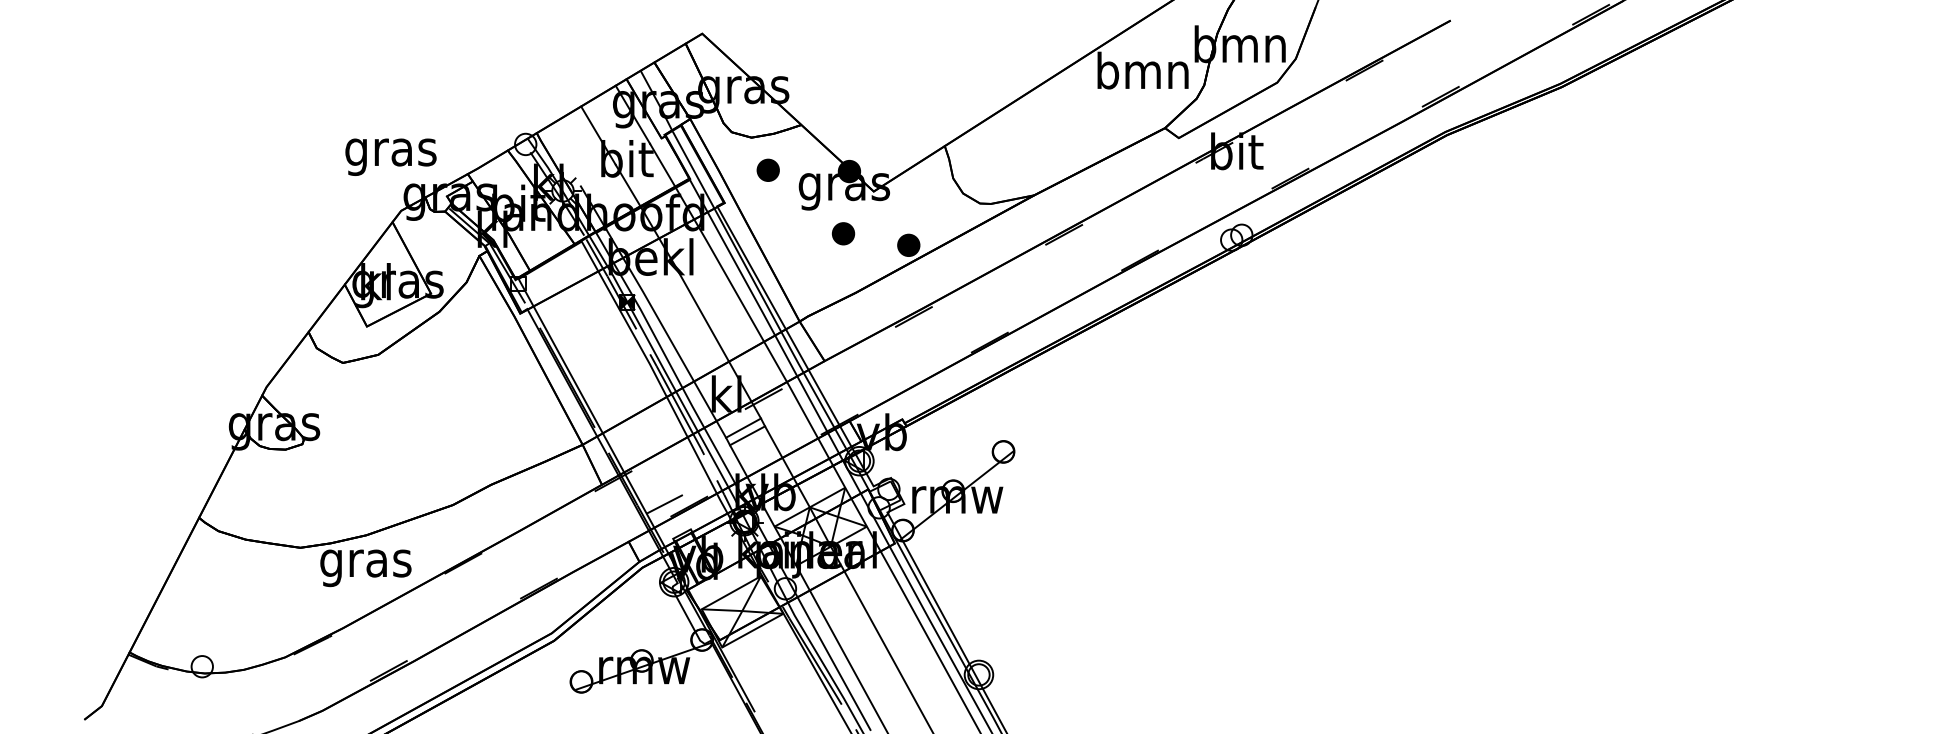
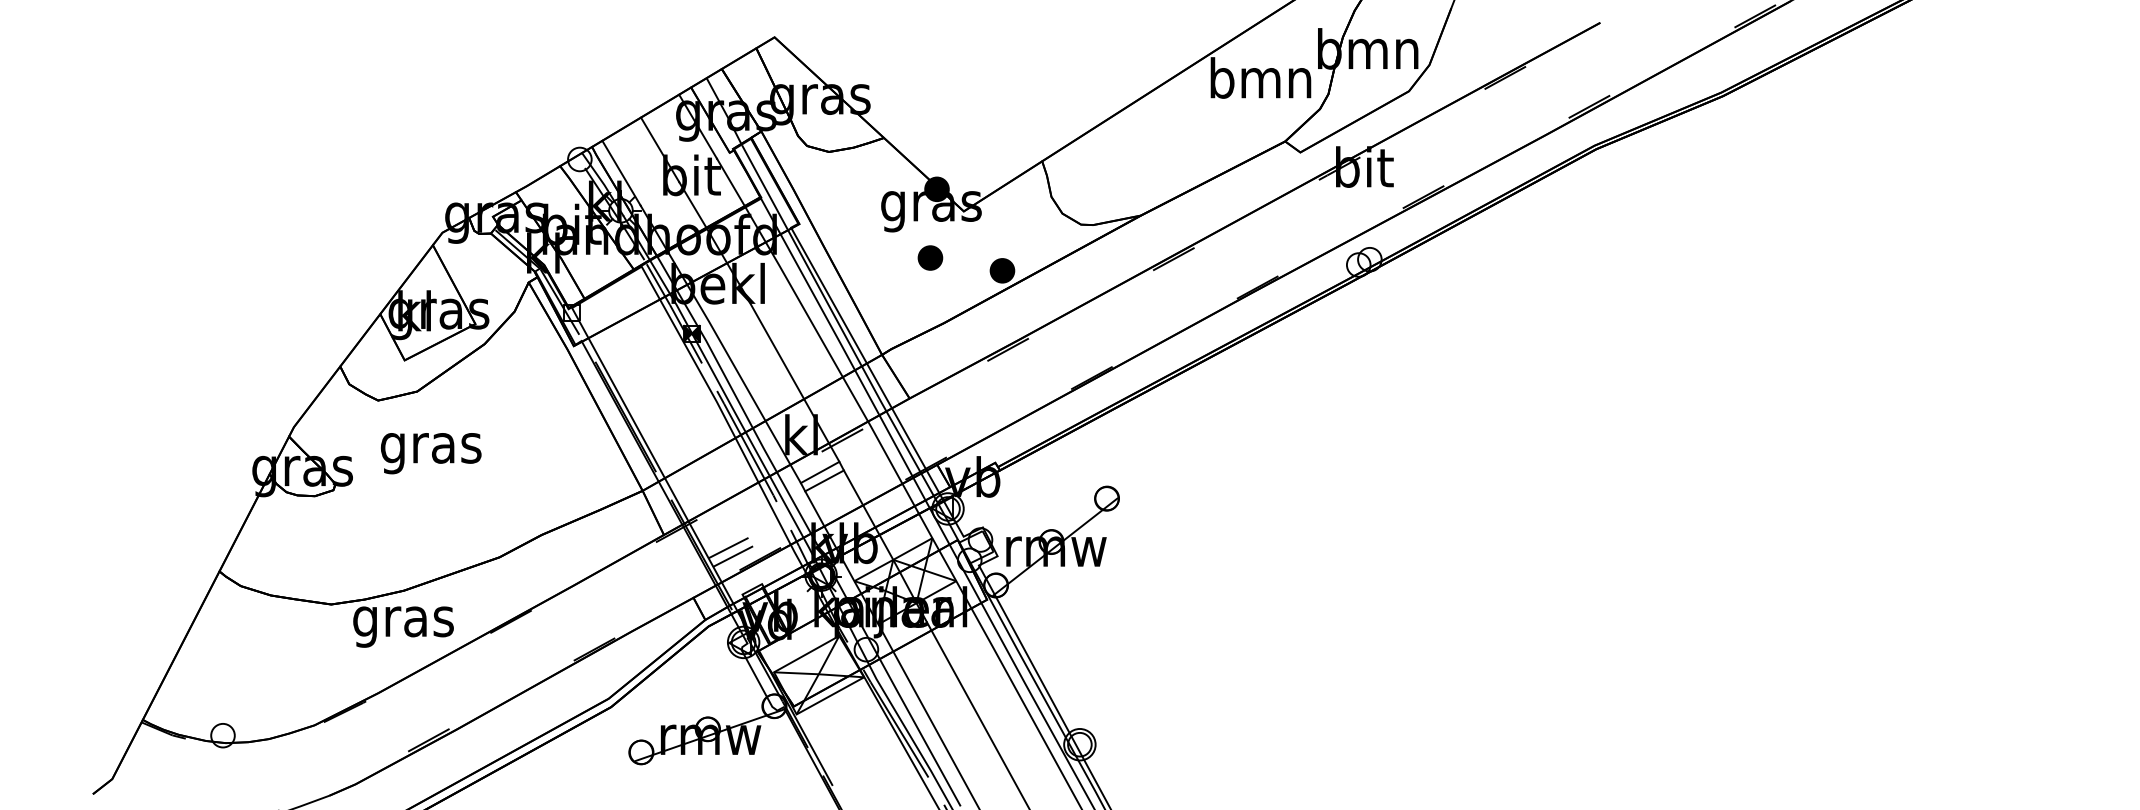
line: (563, 156) -> (621, 172), added
text: (391, 157) -> (431, 453), moved
part: (768, 169) -> (847, 187), removed
line: (660, 496) -> (728, 547), added

